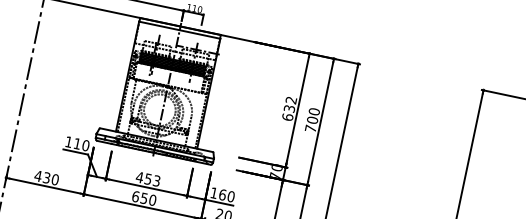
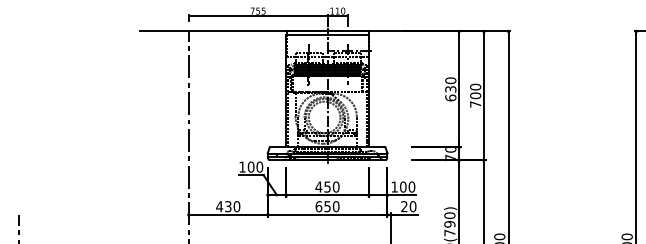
text: (291, 100) -> (450, 80), 632 -> 630
text: (76, 143) -> (250, 166), 110 -> 100
text: (156, 180) -> (335, 186), 453 -> 450
text: (222, 194) -> (403, 186), 160 -> 100

